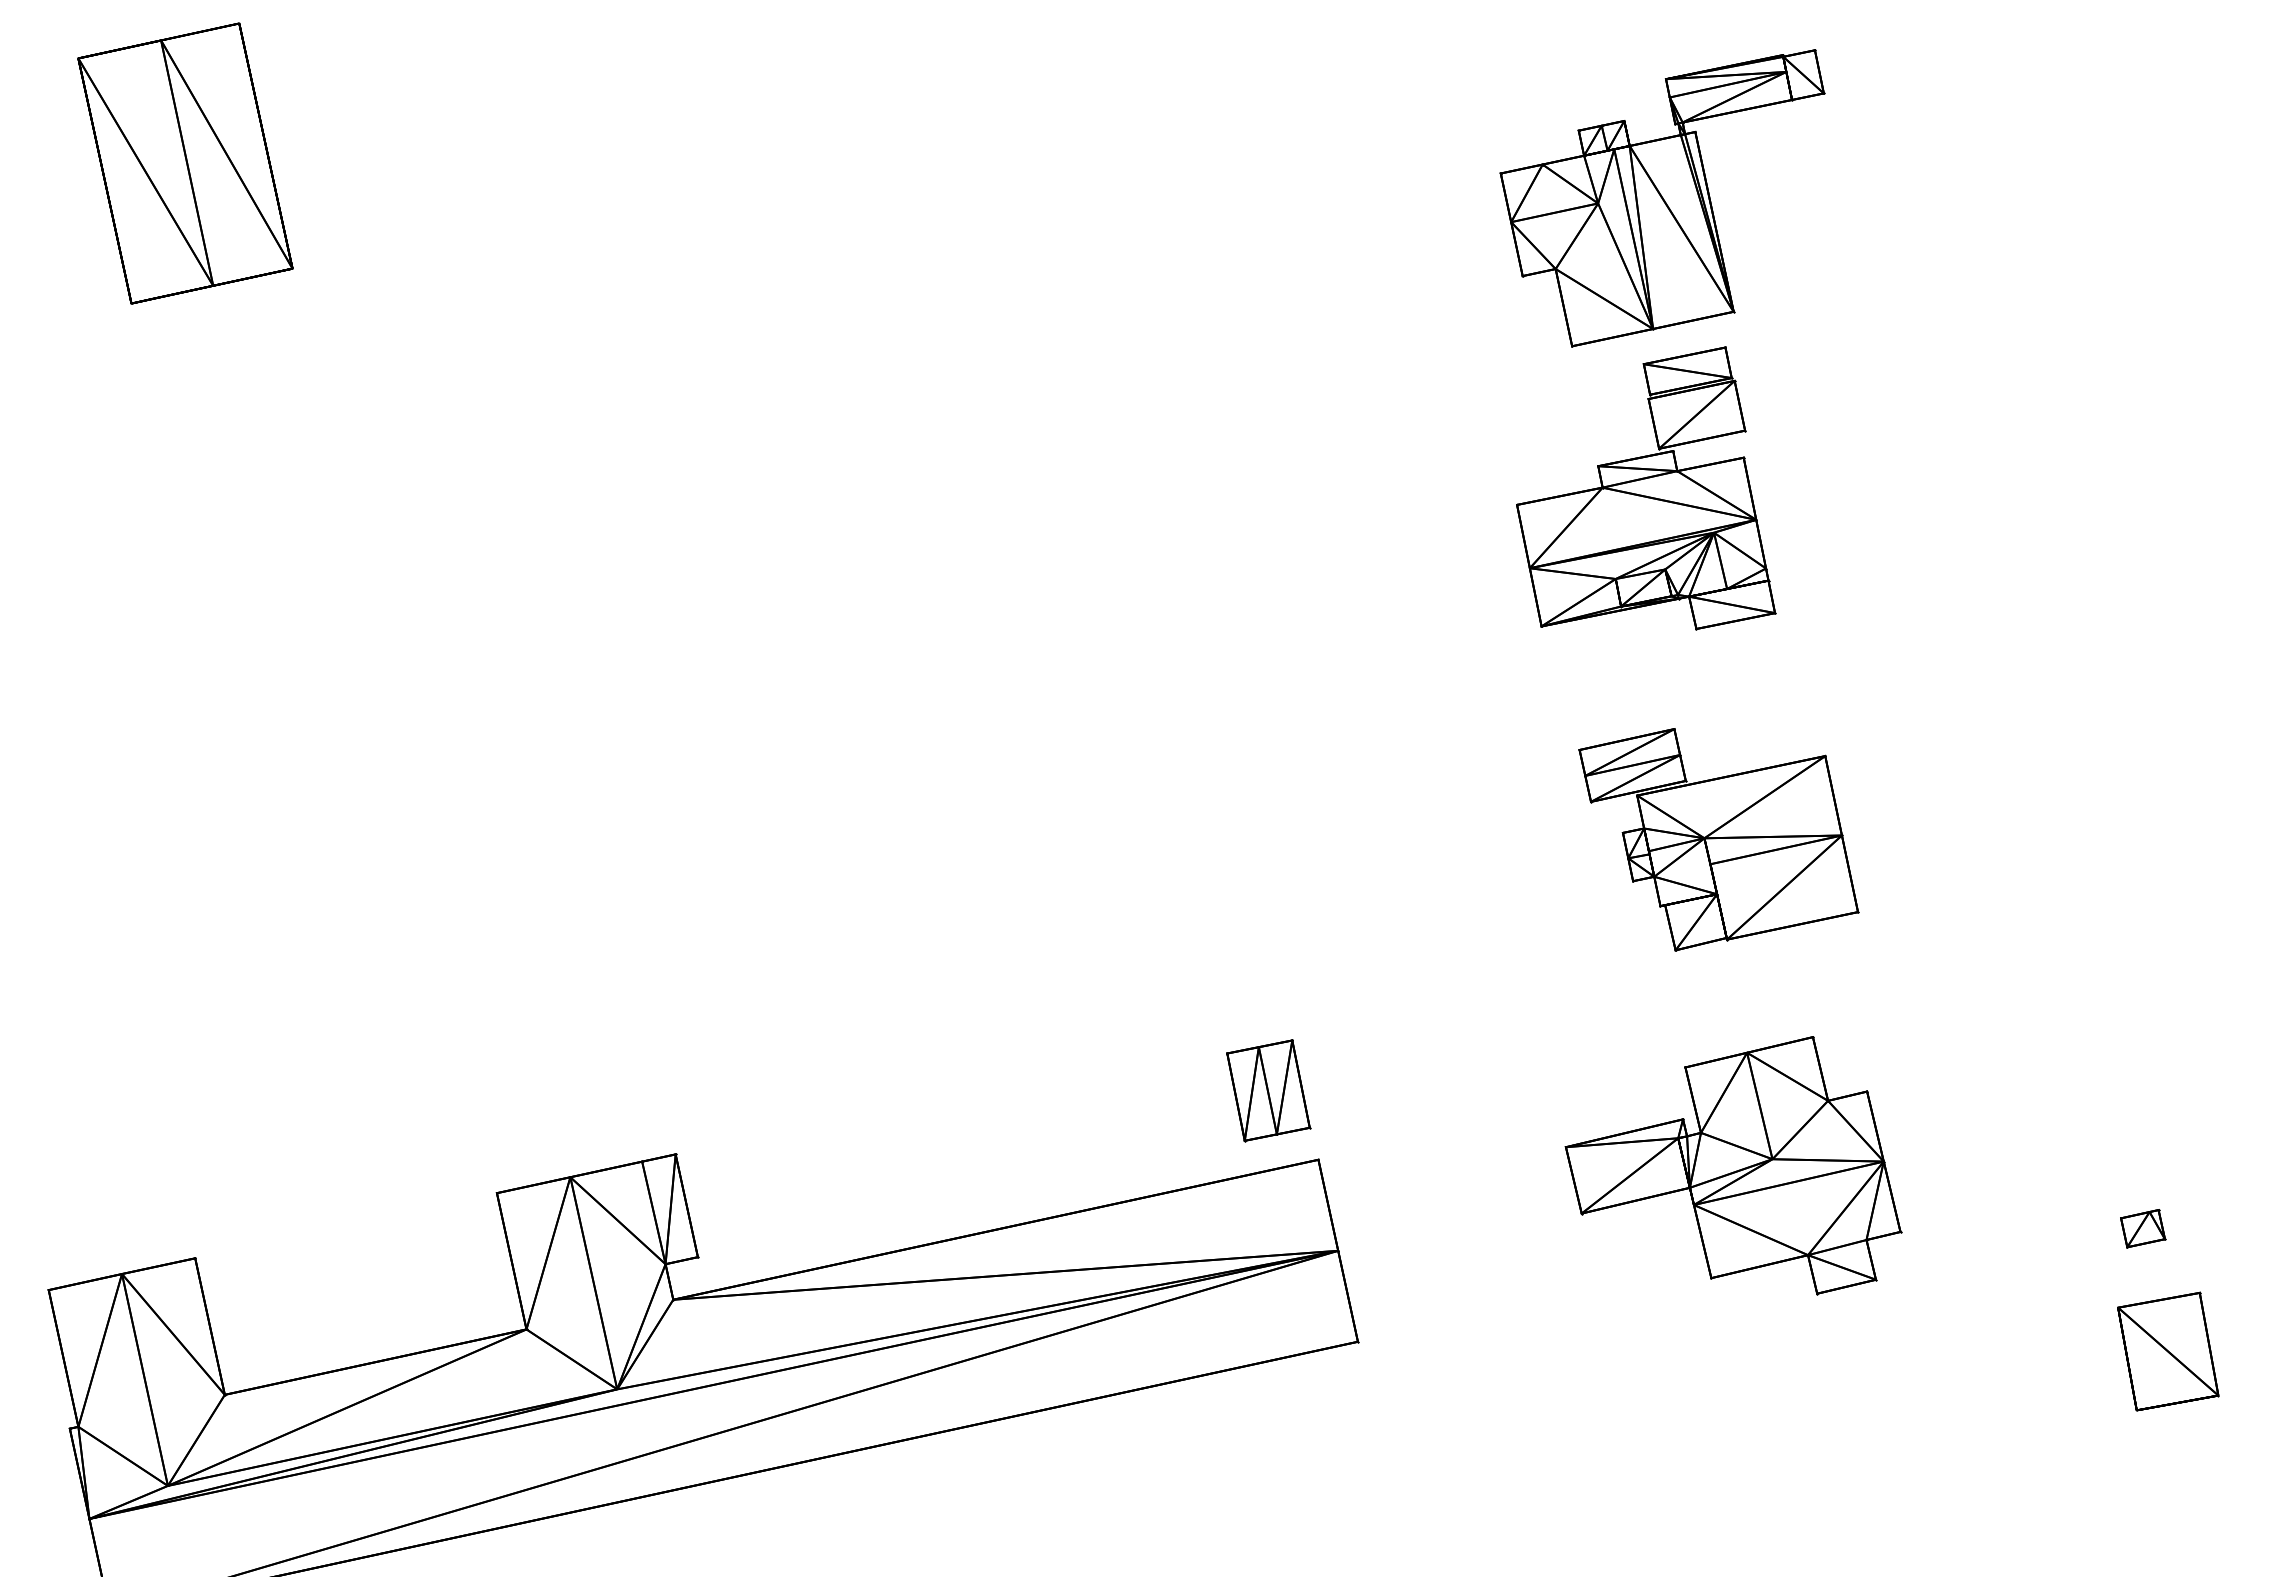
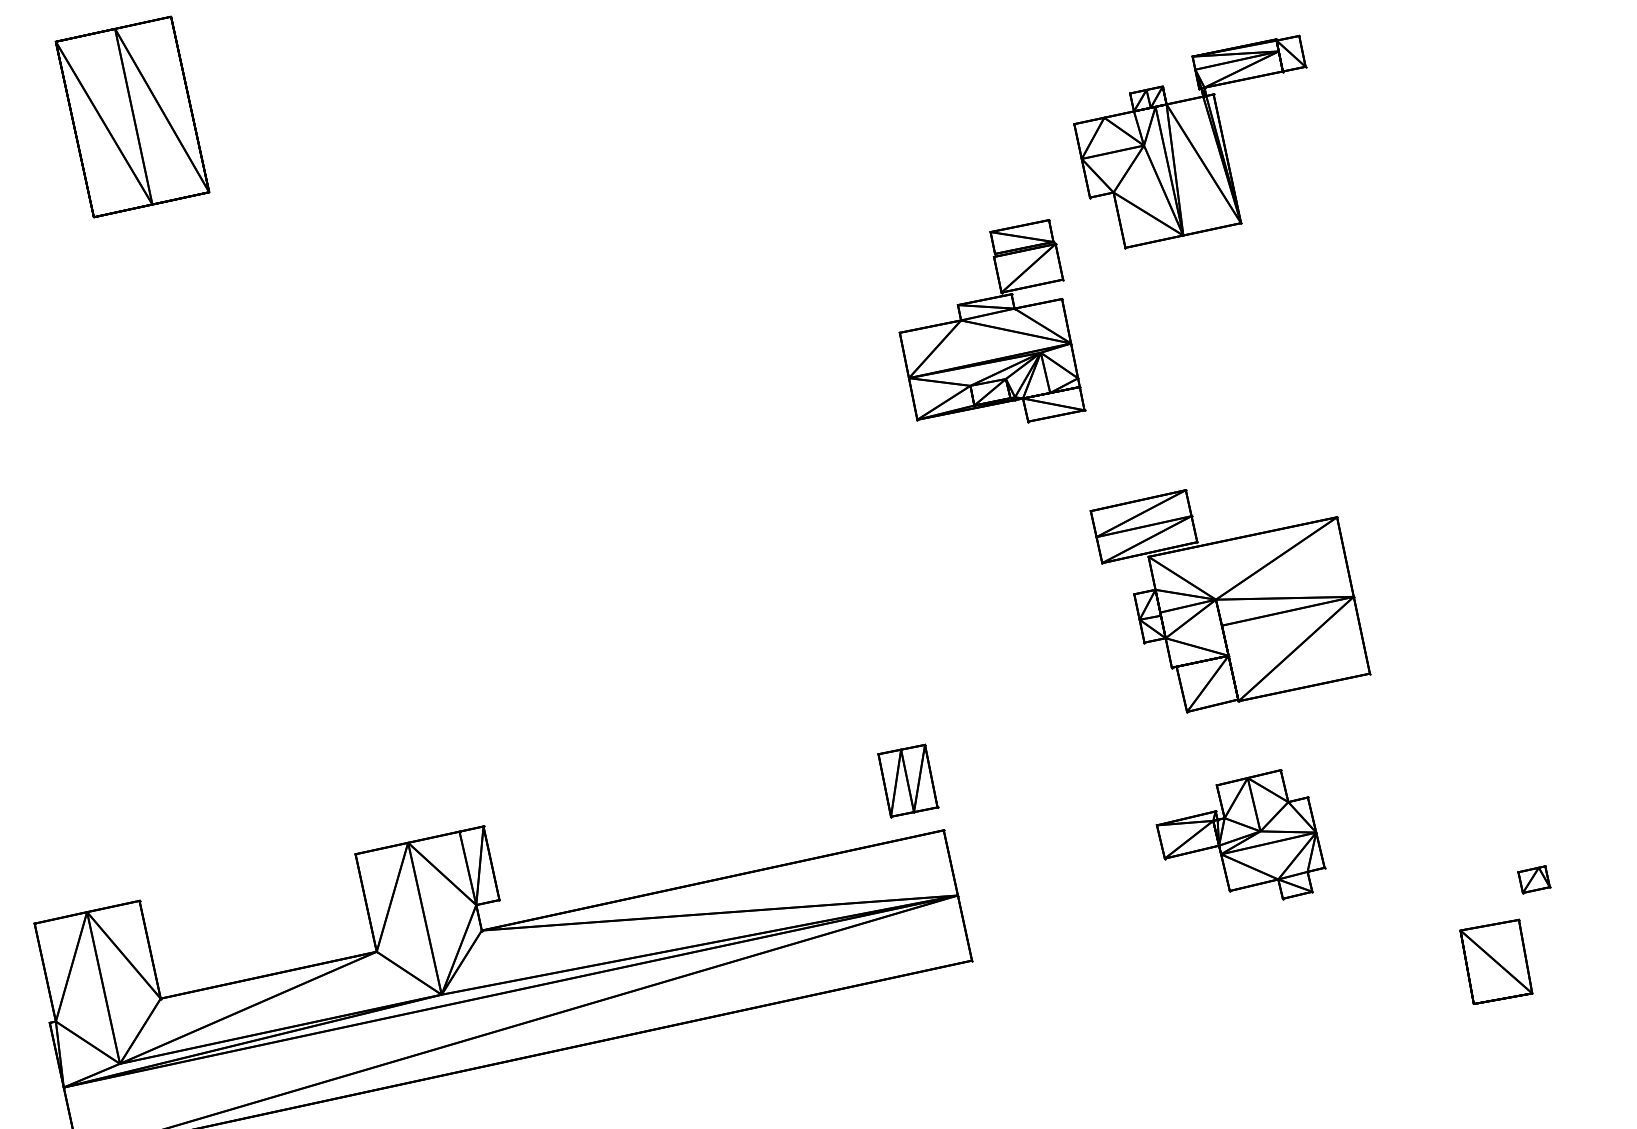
part: (1646, 488) -> (992, 321), moved
part: (1718, 839) -> (1230, 601), size x1.4
part: (1733, 1165) -> (1240, 834), size x0.7
part: (2168, 1351) -> (1496, 961), moved

